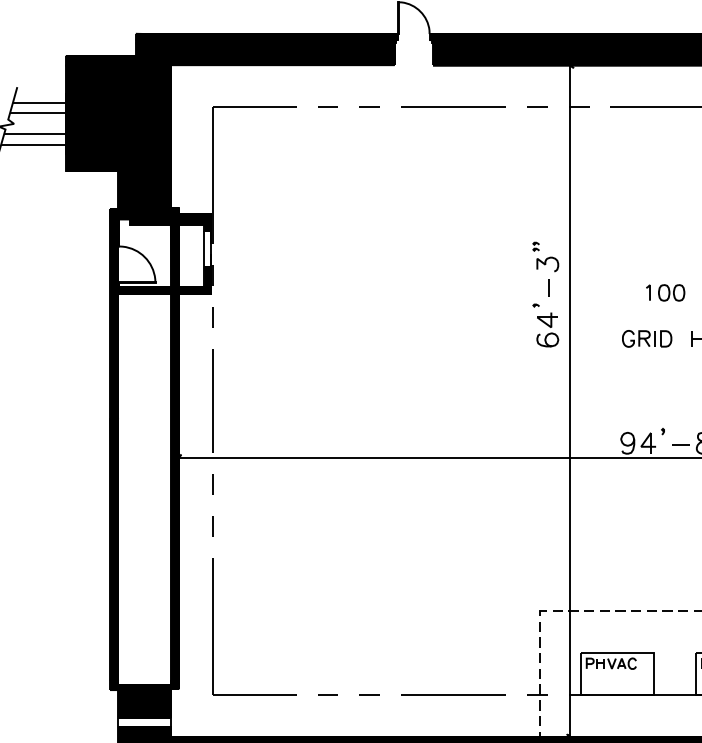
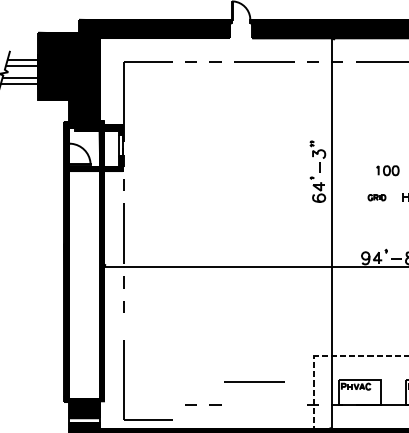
part: (646, 338) -> (376, 197), size x0.6
part: (213, 627) -> (124, 380), moved
line: (454, 694) -> (254, 381), moved

